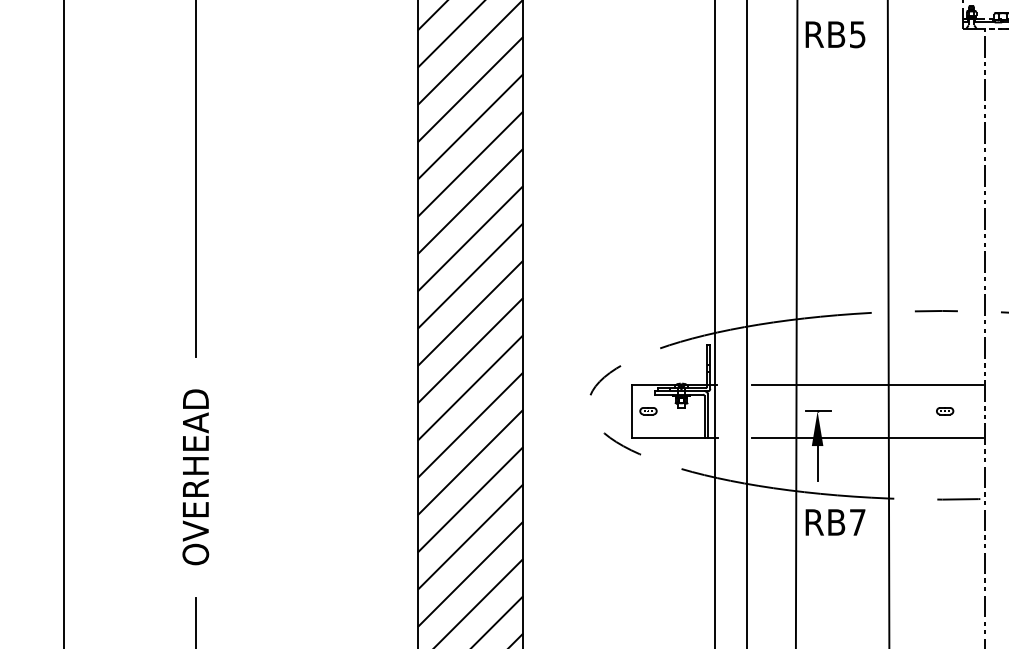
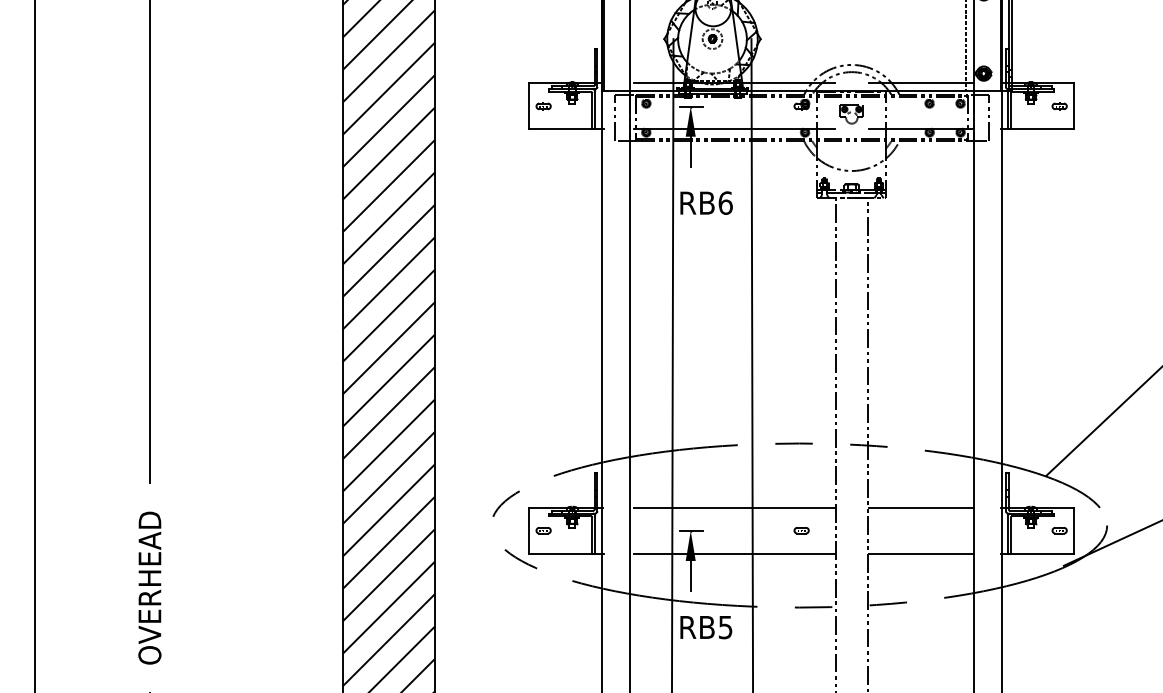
text: (857, 33) -> (725, 202), RB5 -> RB6
text: (857, 522) -> (725, 627), RB7 -> RB5

